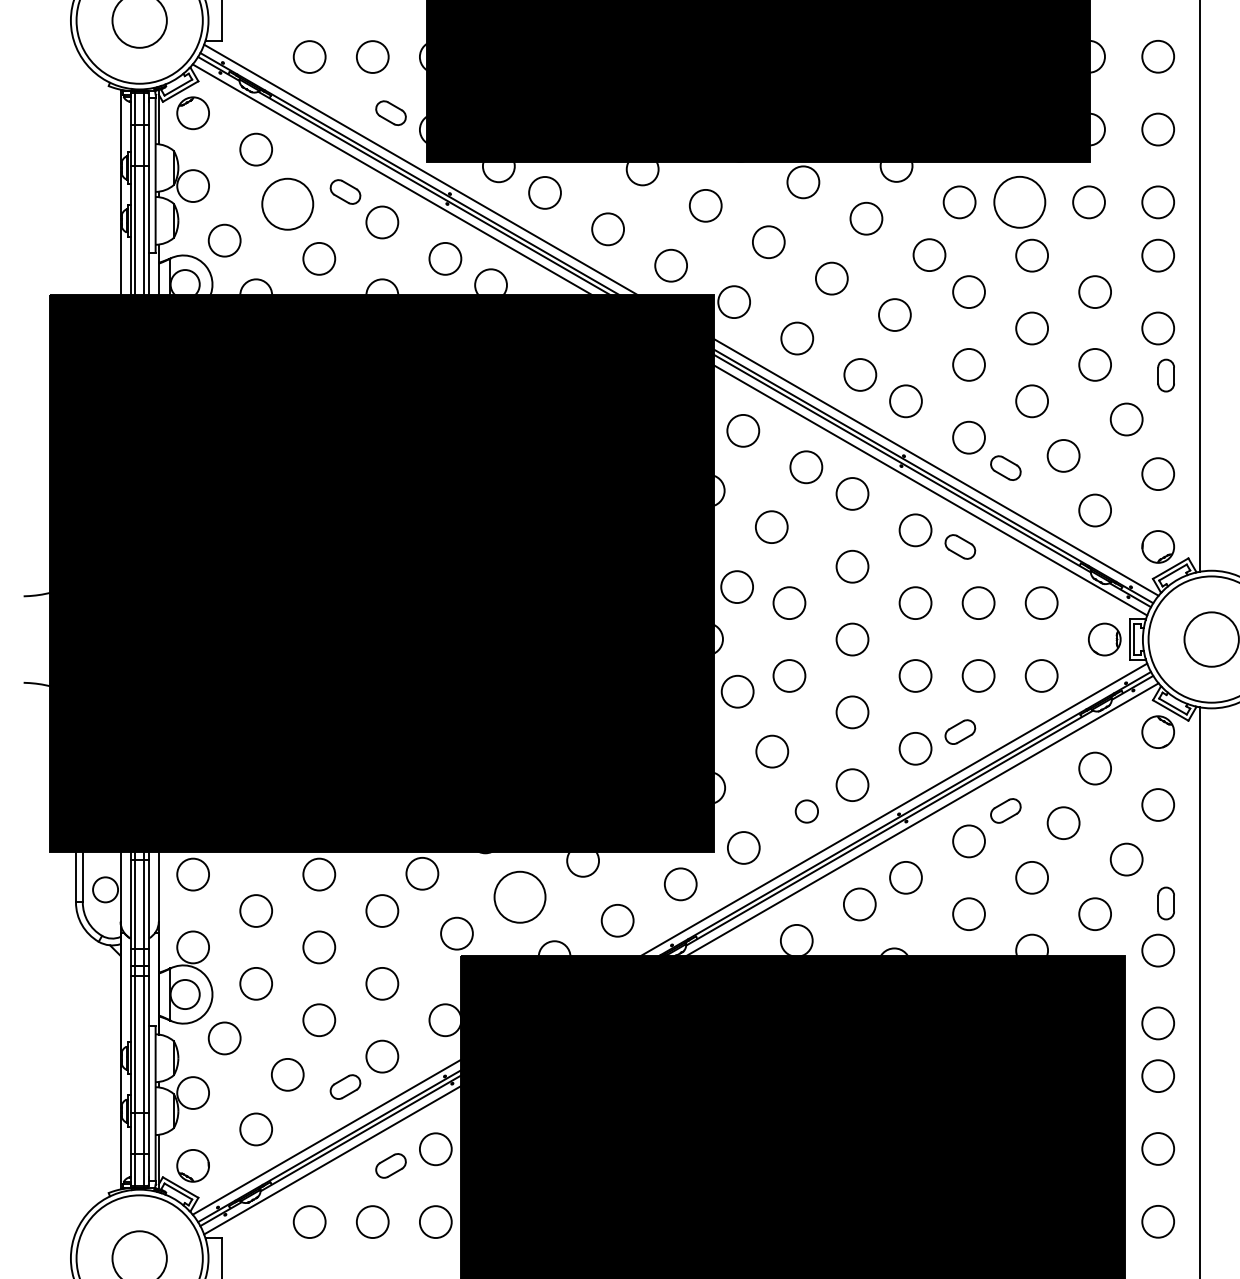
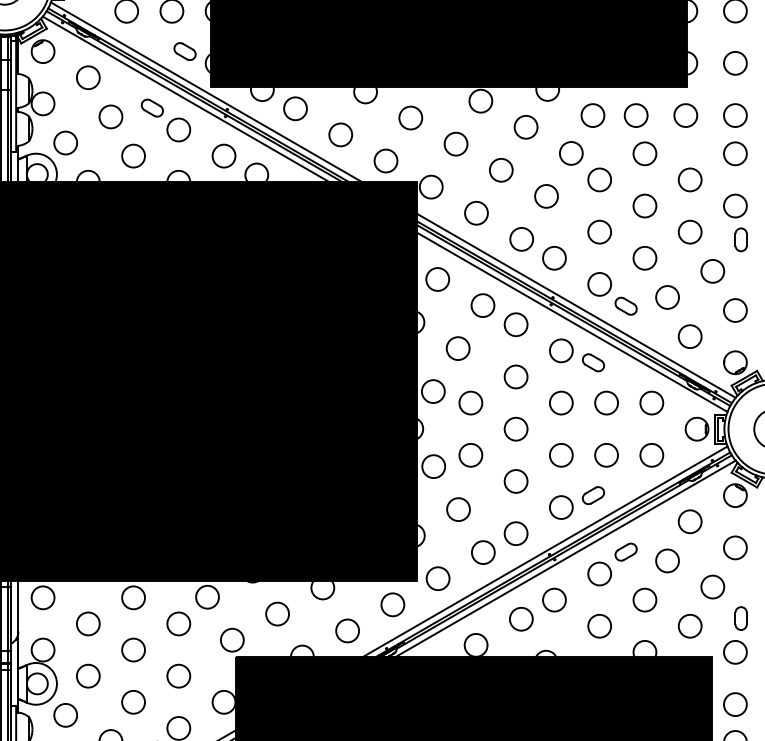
circle: (1019, 202) -> (635, 115), size x0.62
circle: (287, 204) -> (110, 117), size x0.62
circle: (806, 811) -> (483, 552), size x1.43
circle: (519, 897) -> (277, 614), size x0.62

